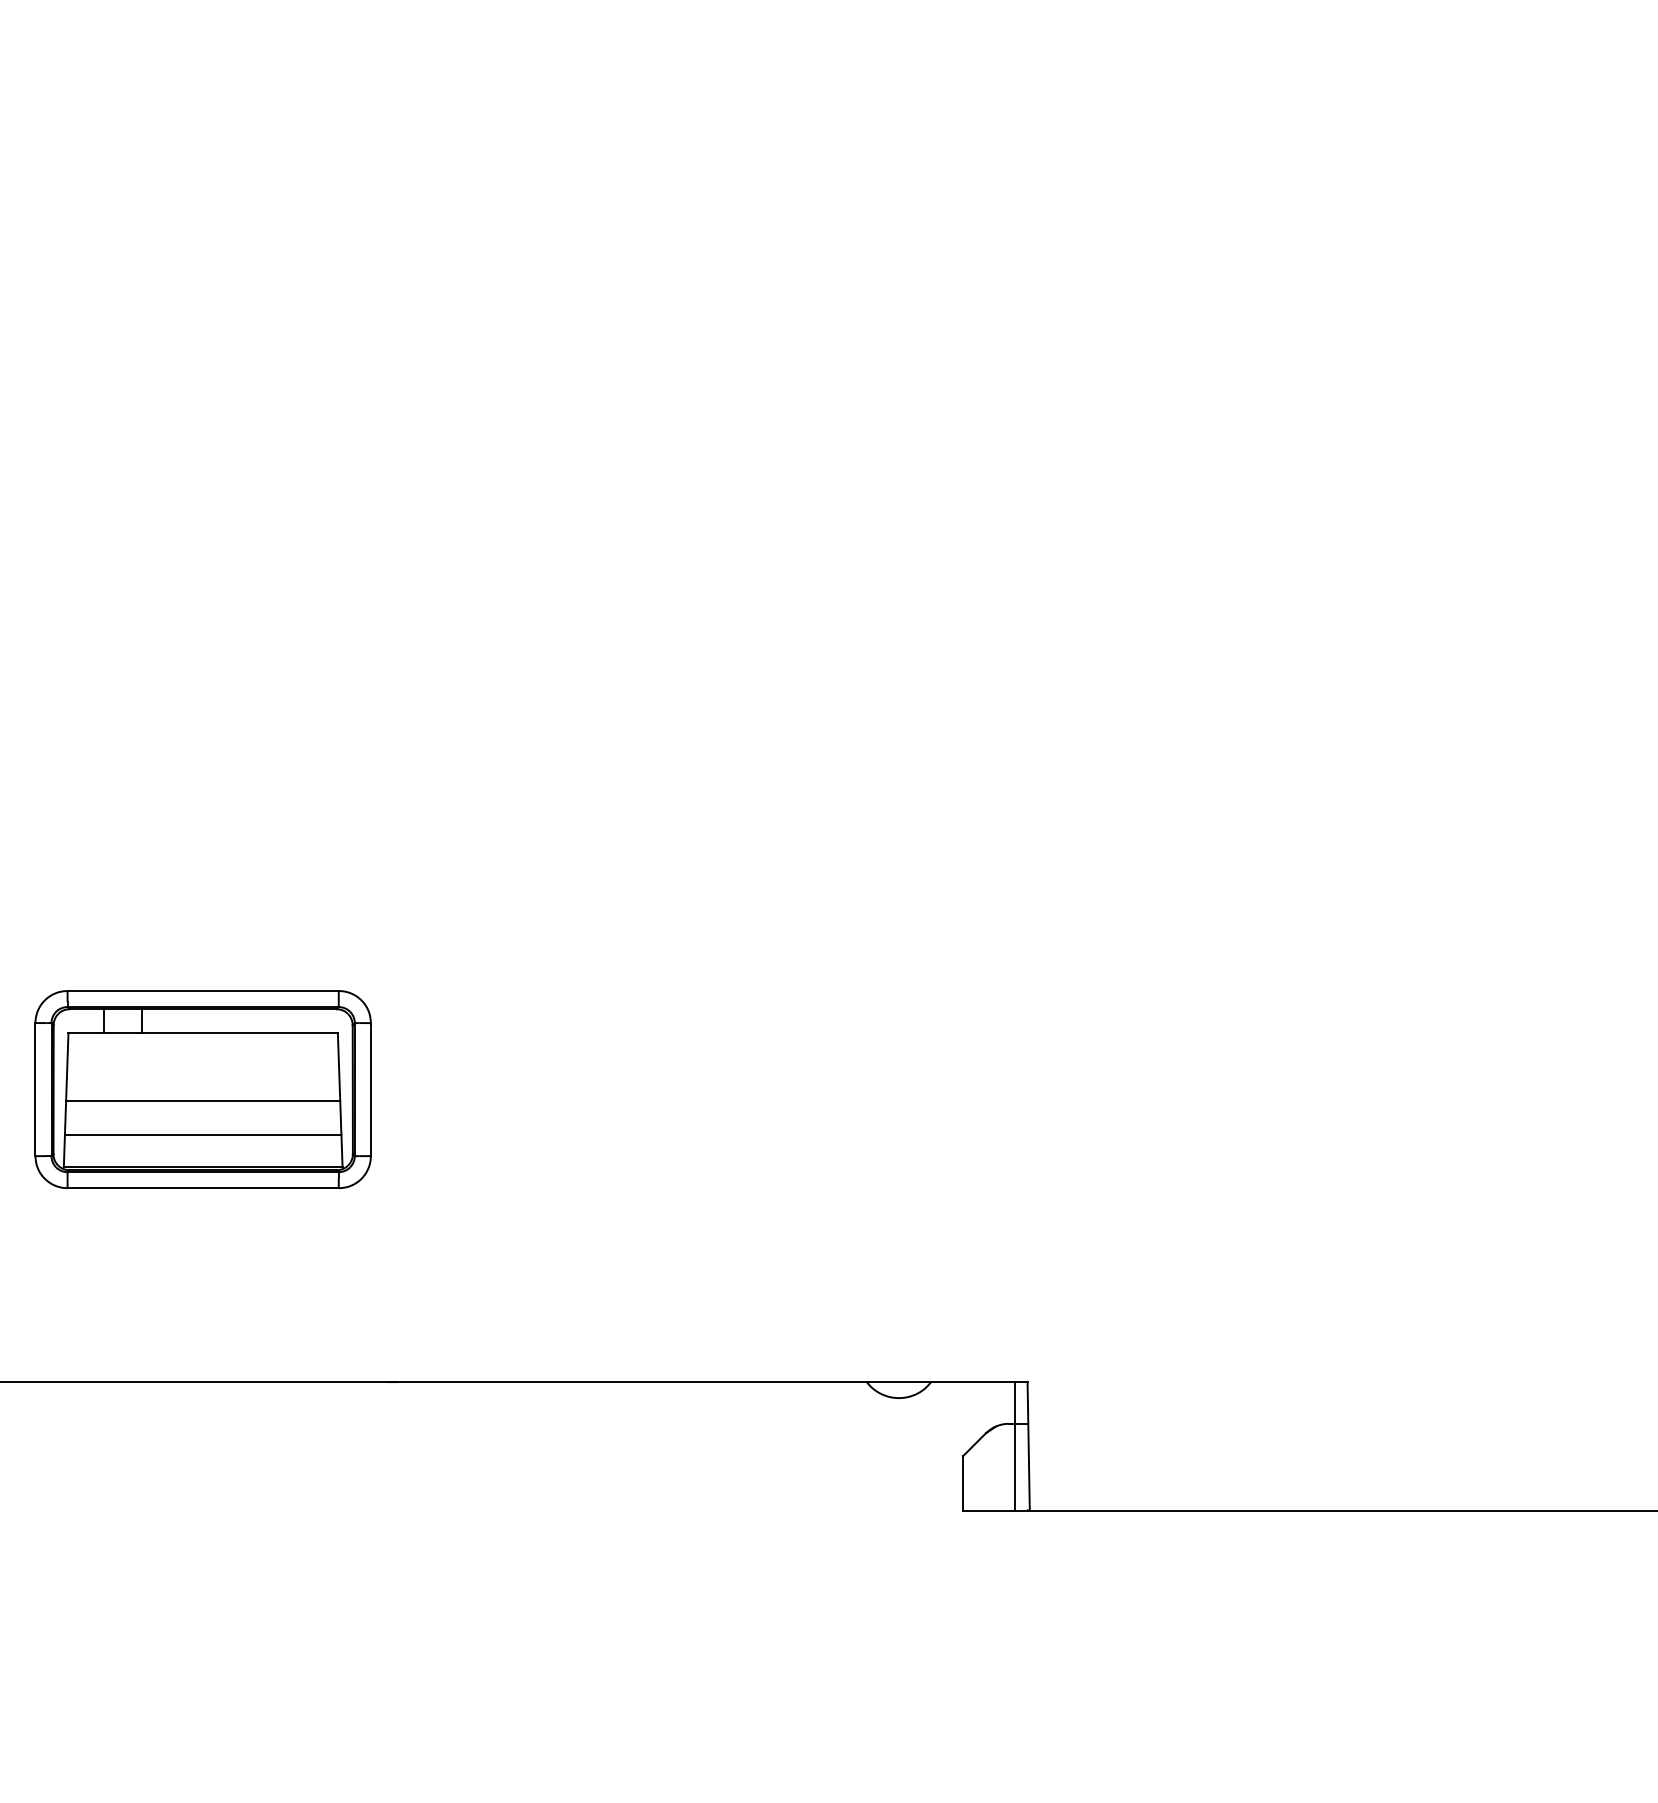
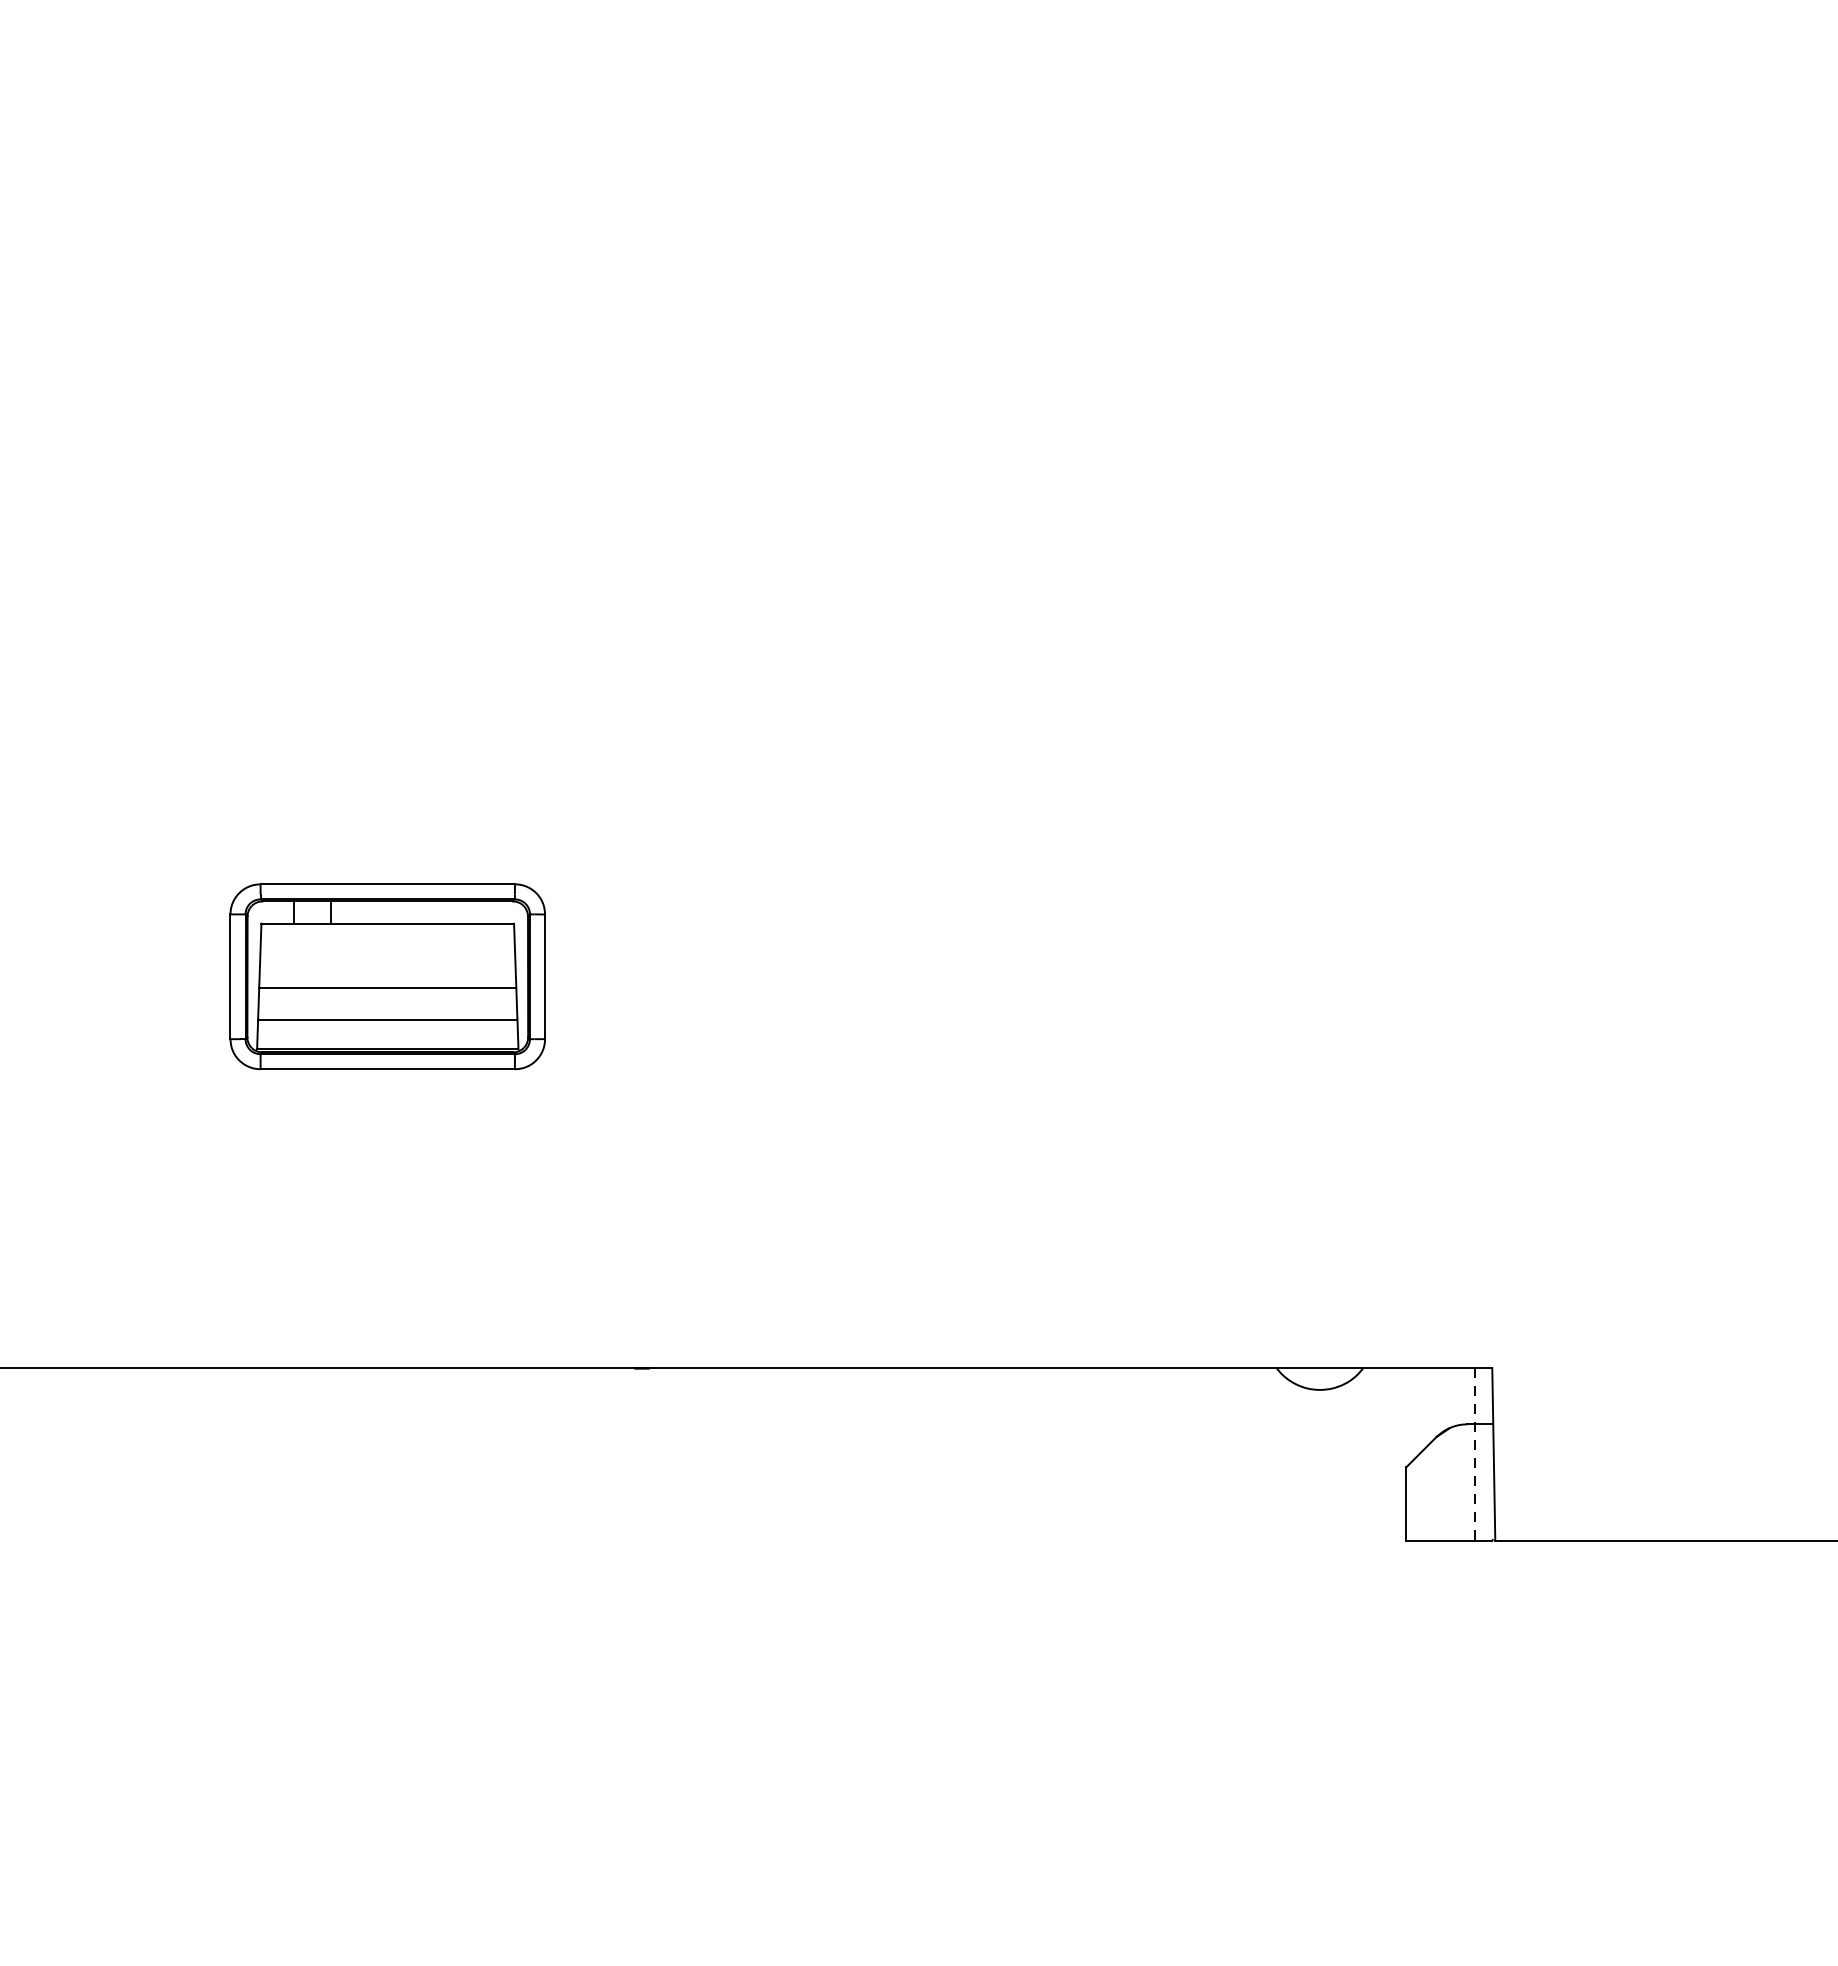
part: (202, 1089) -> (386, 976), size x0.7
line: (1014, 1446) -> (1474, 1454), solid -> dashed

